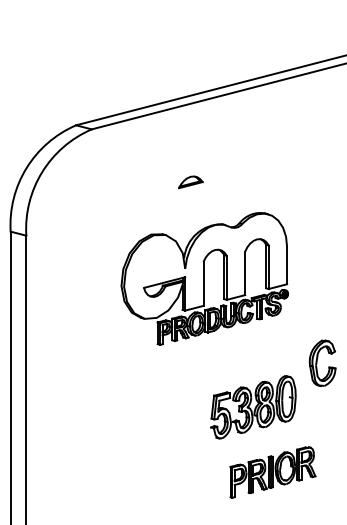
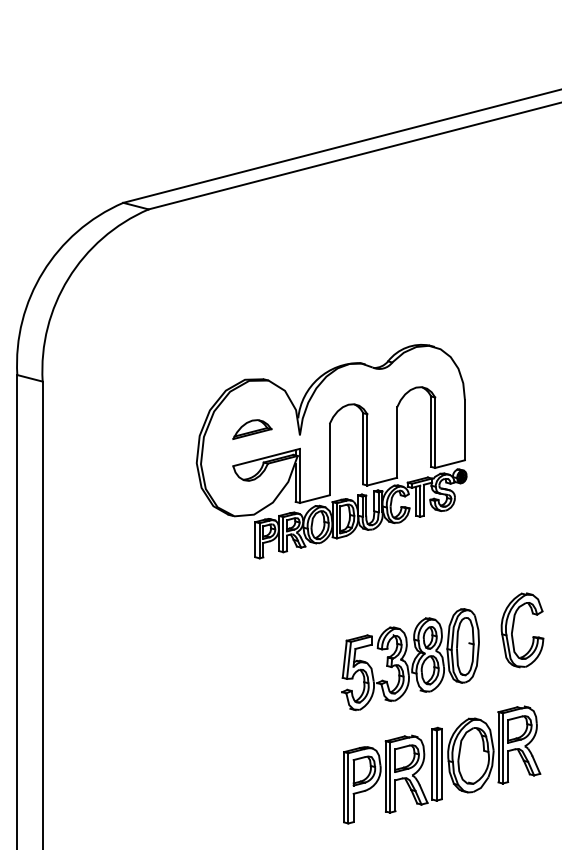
part: (190, 182) -> (251, 429), moved
part: (322, 363) -> (522, 630), moved
part: (272, 472) -> (441, 765), size x1.43

